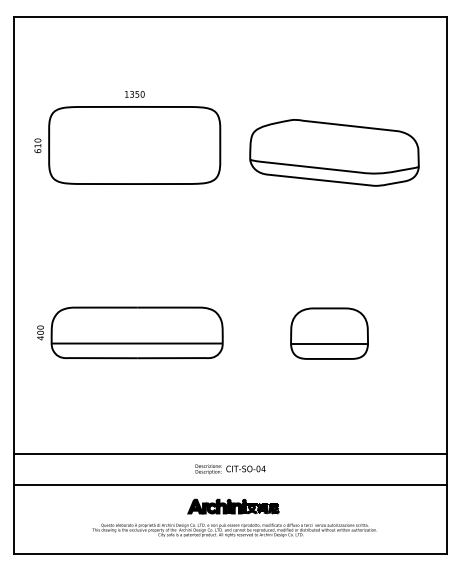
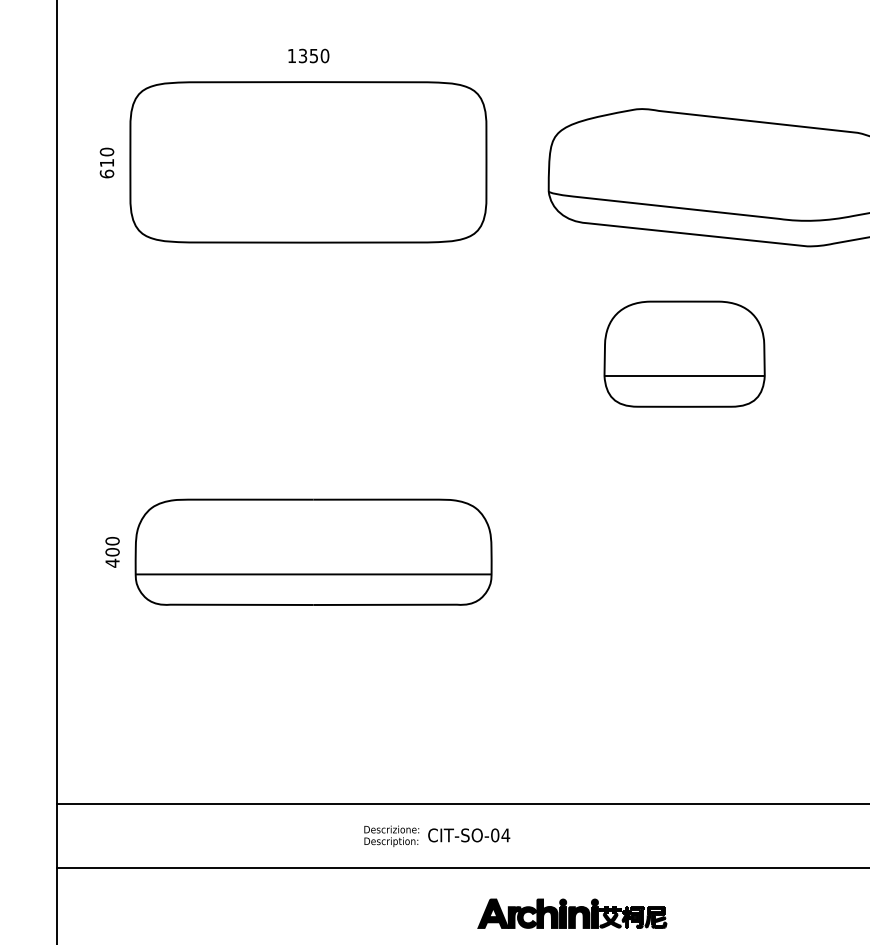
part: (329, 333) -> (684, 353), moved
text: (230, 469) -> (436, 836), moved
part: (233, 506) -> (572, 913), moved

